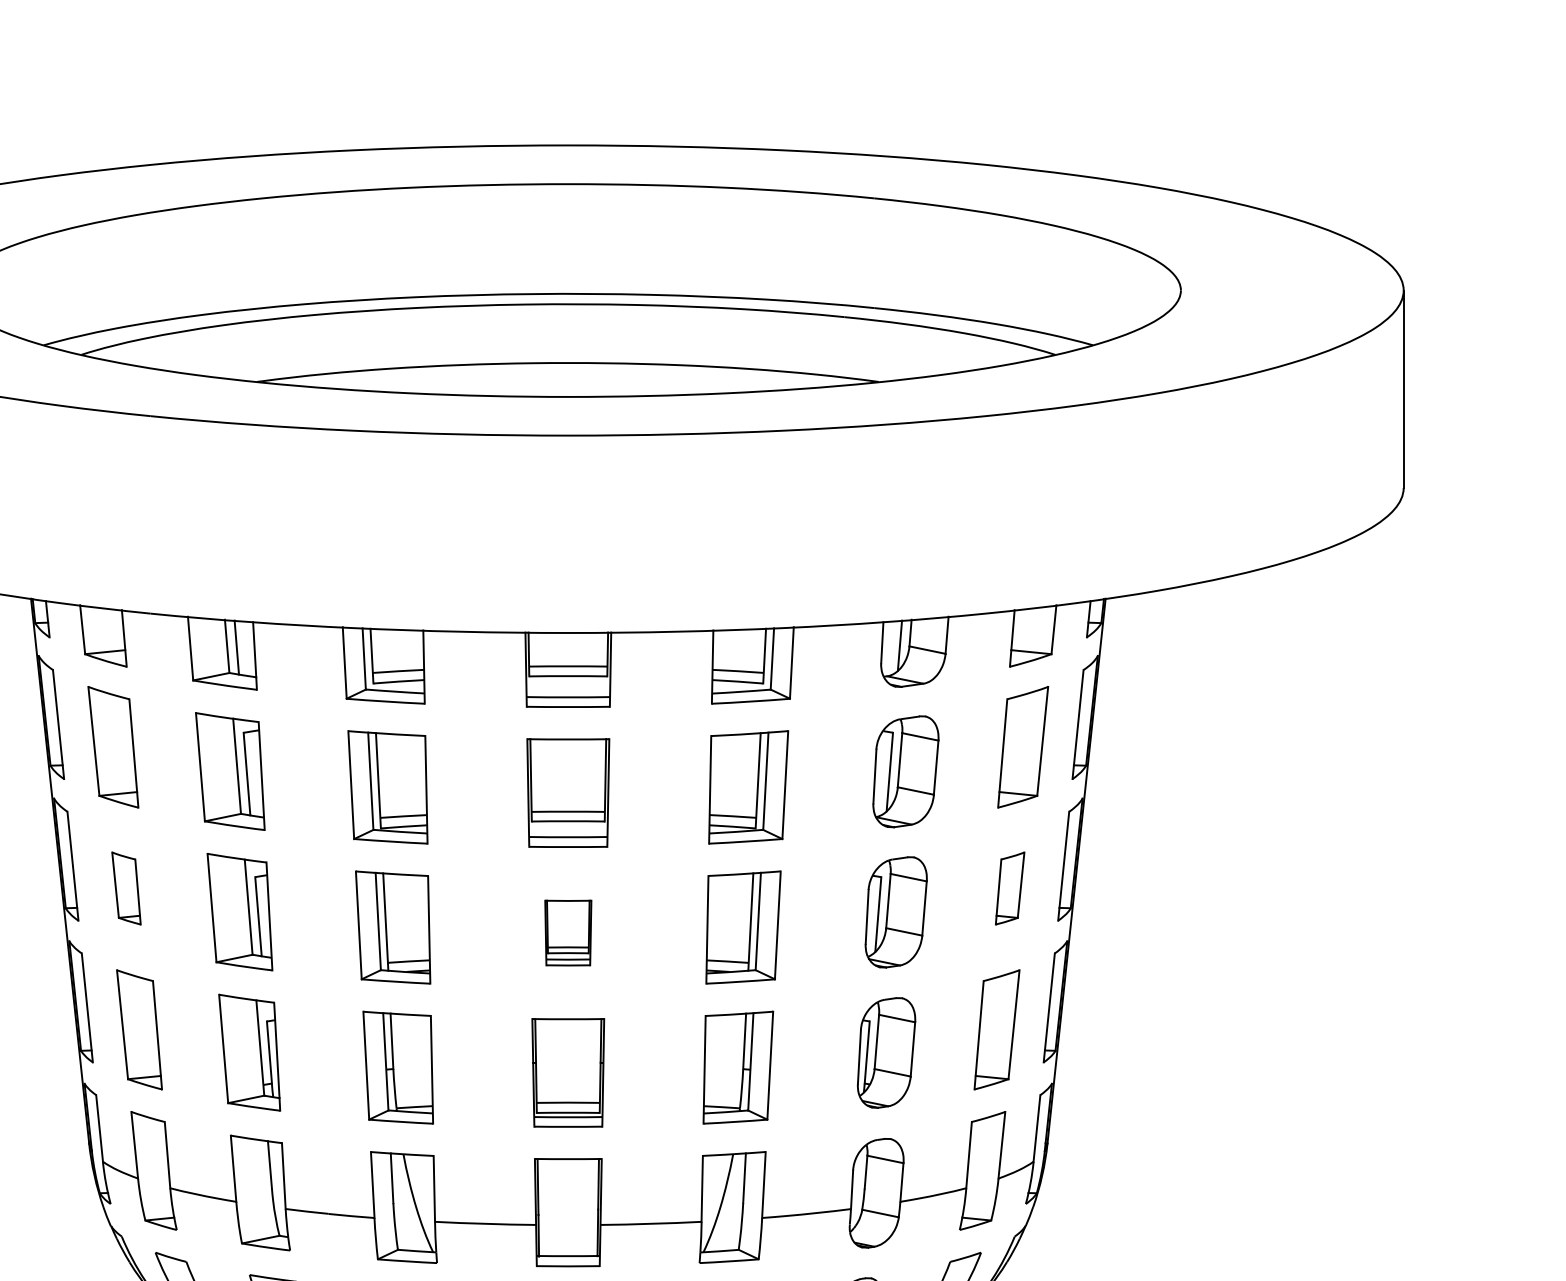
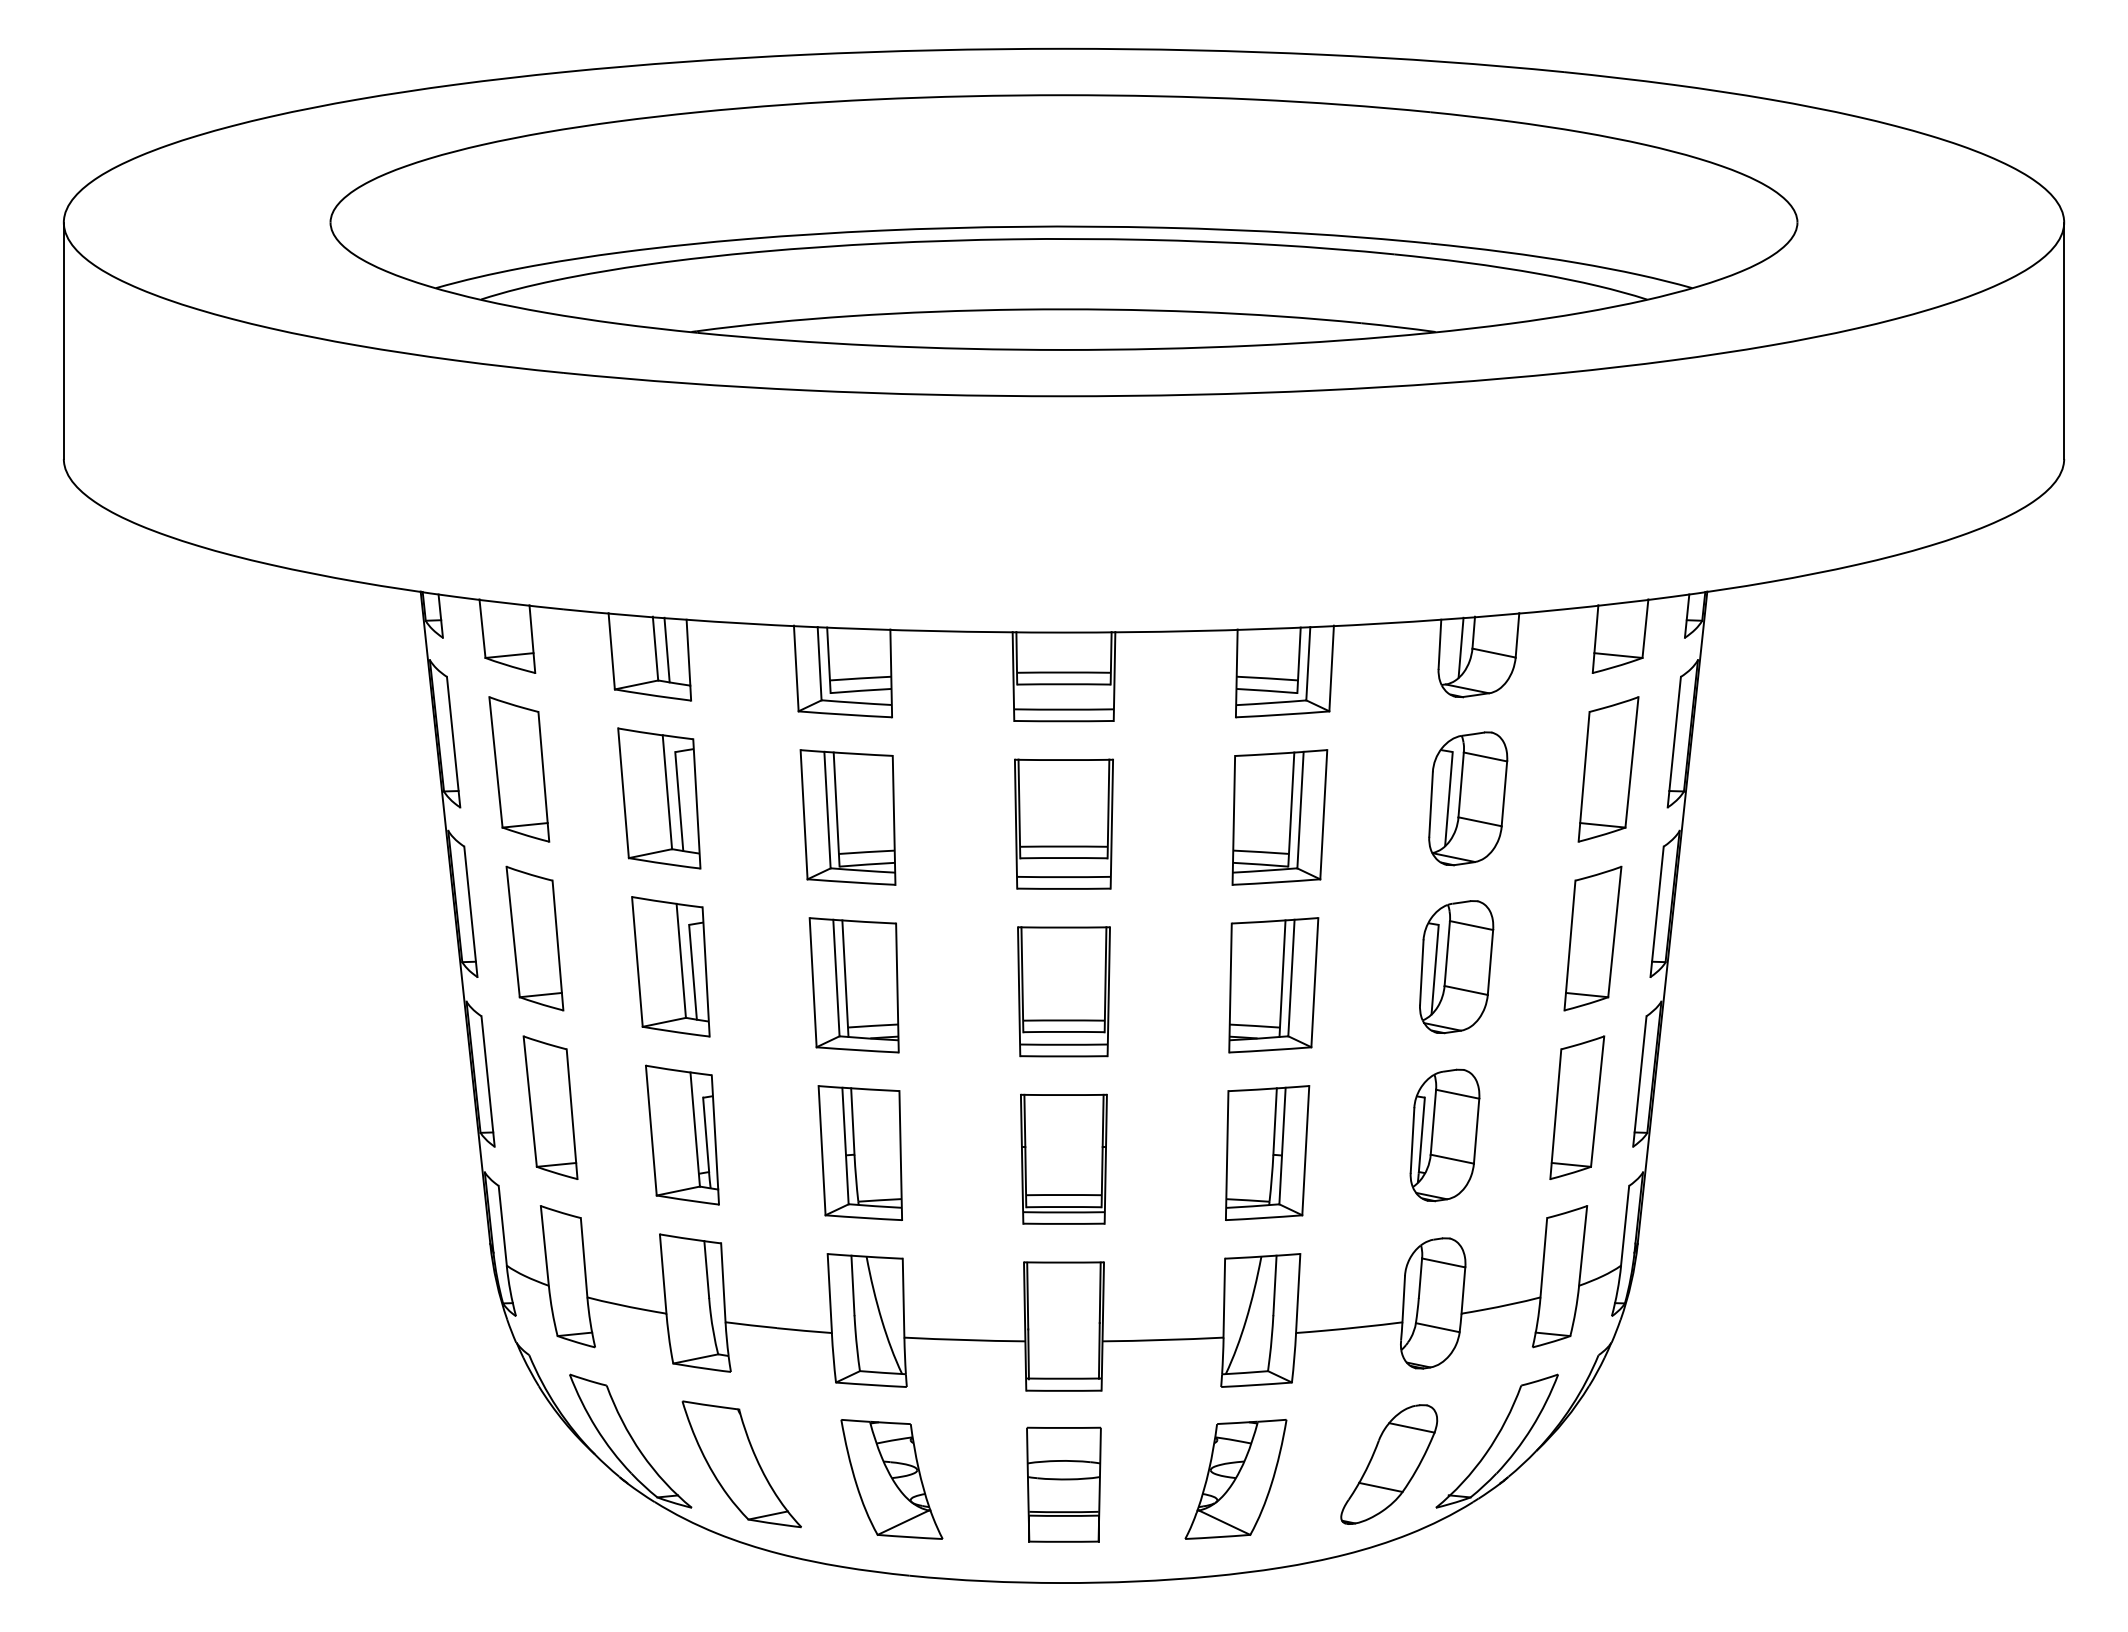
part: (126, 888) -> (534, 938), size x1.67
part: (1009, 888) -> (1592, 938), size x1.67
part: (567, 932) -> (1063, 991), size x1.67

